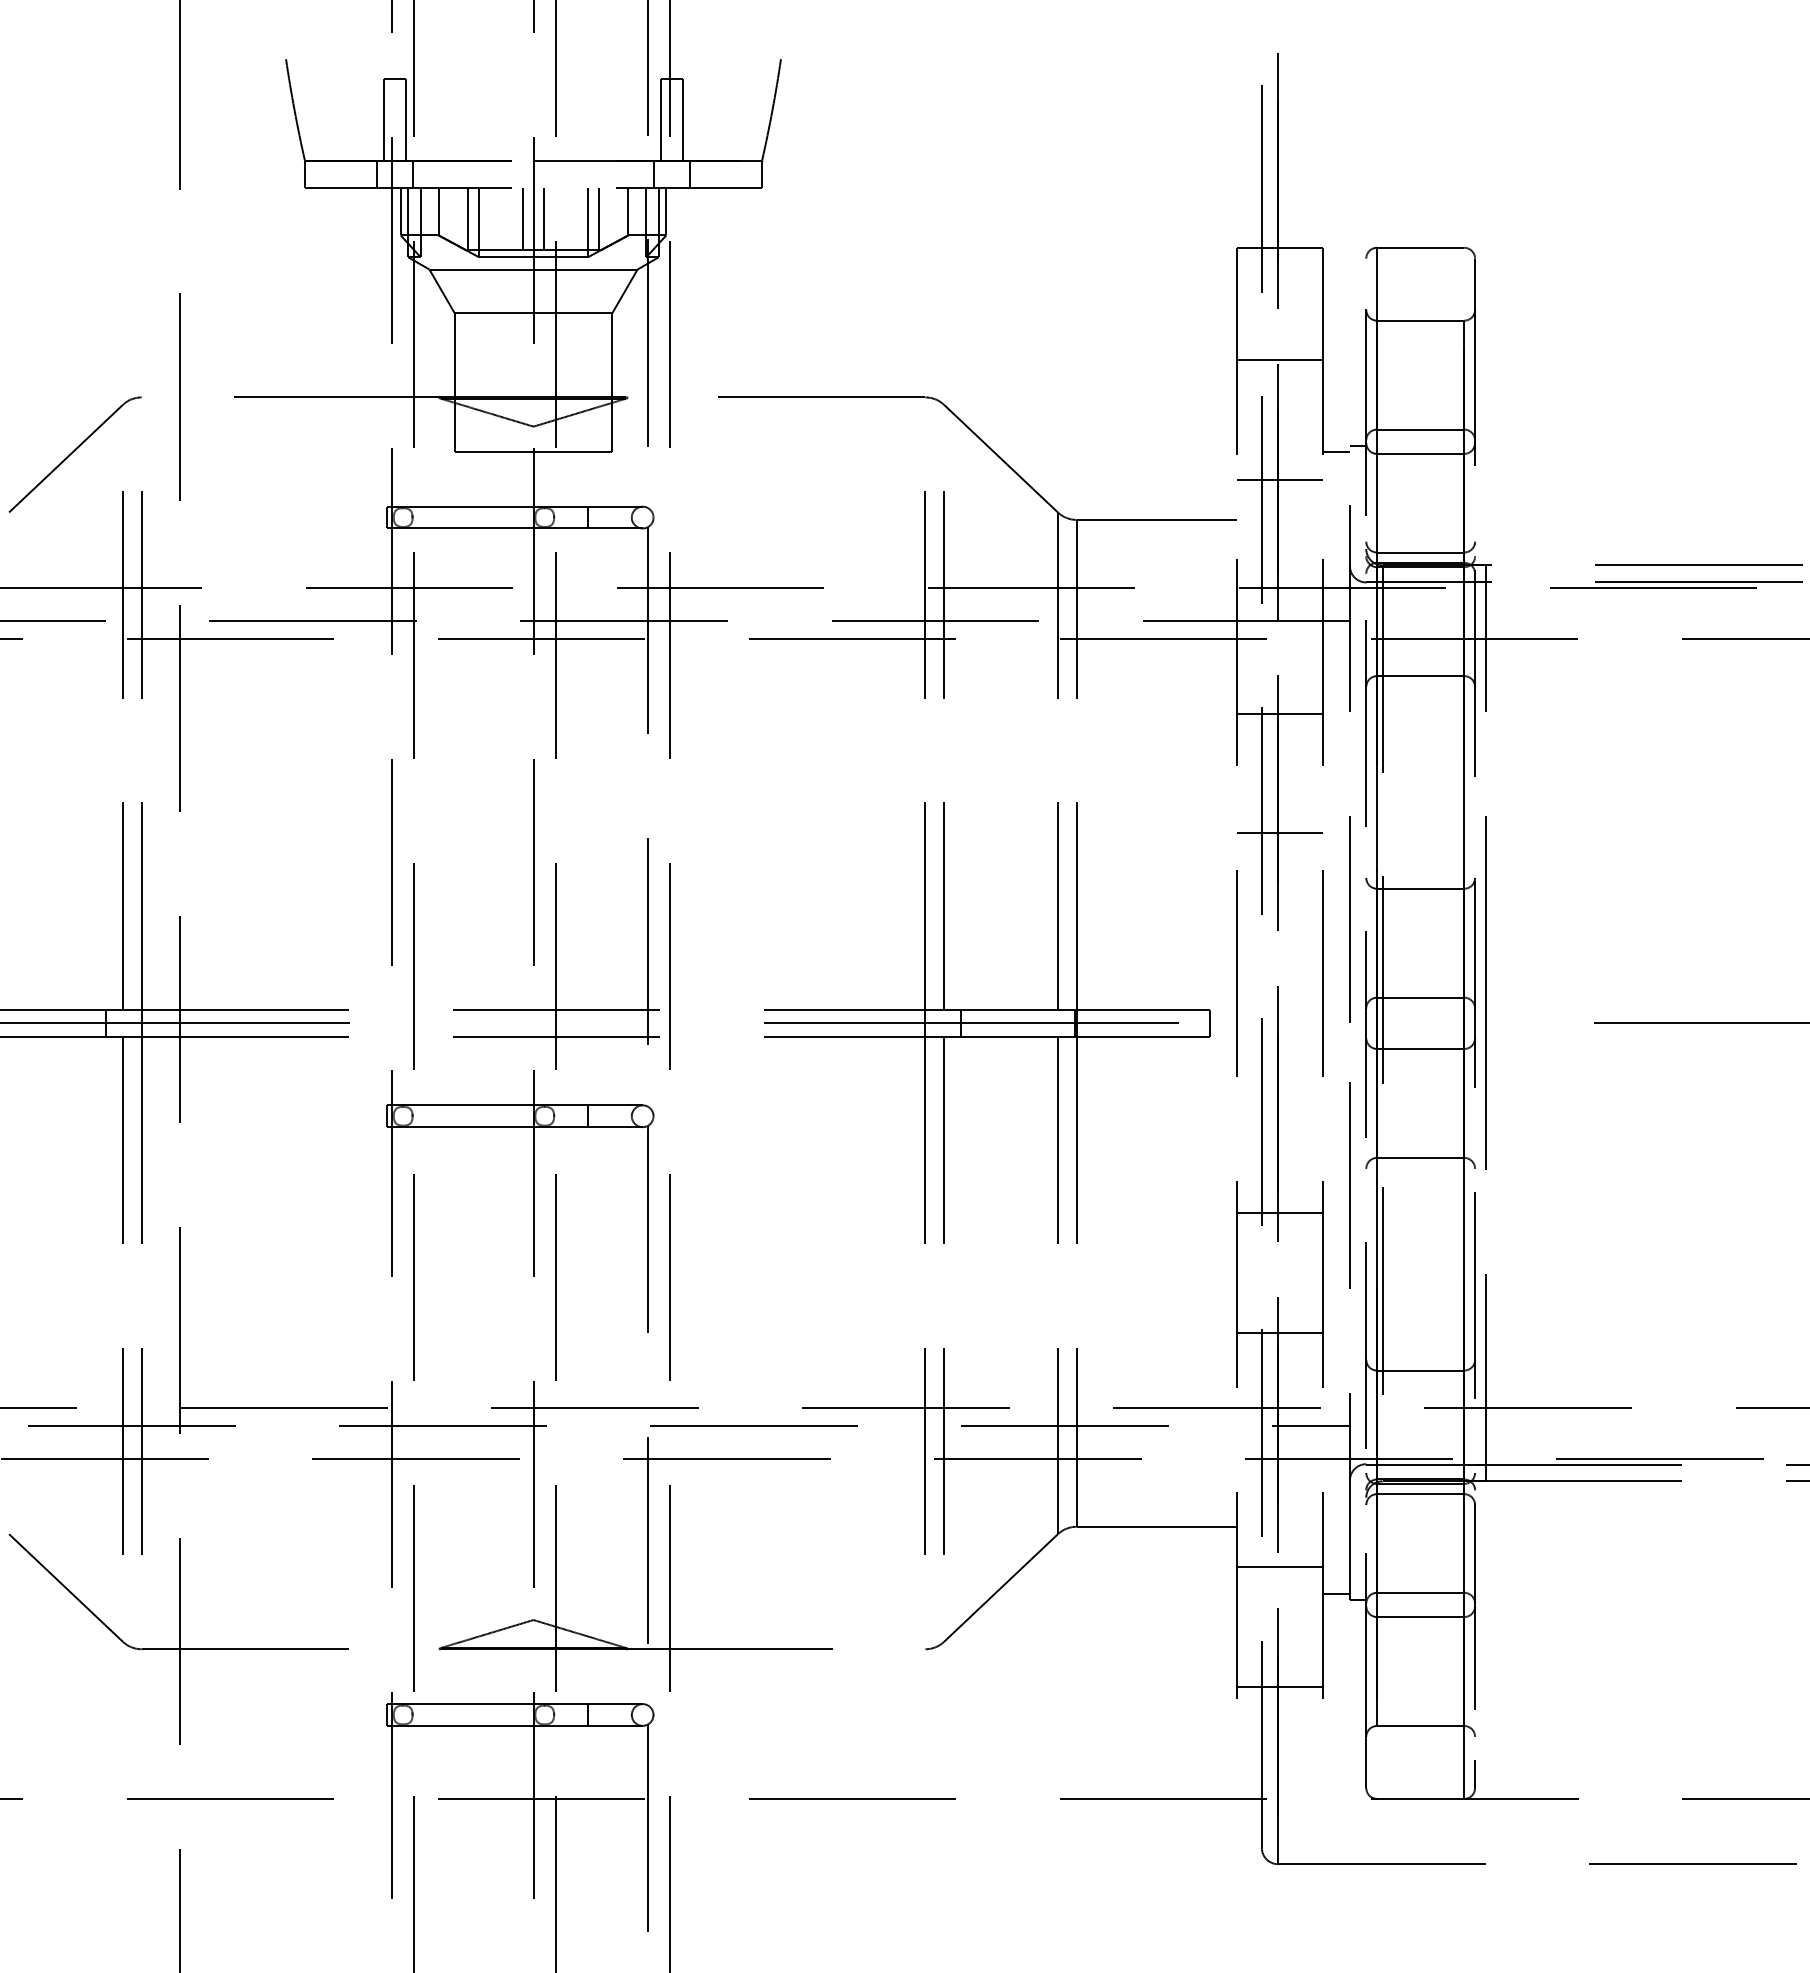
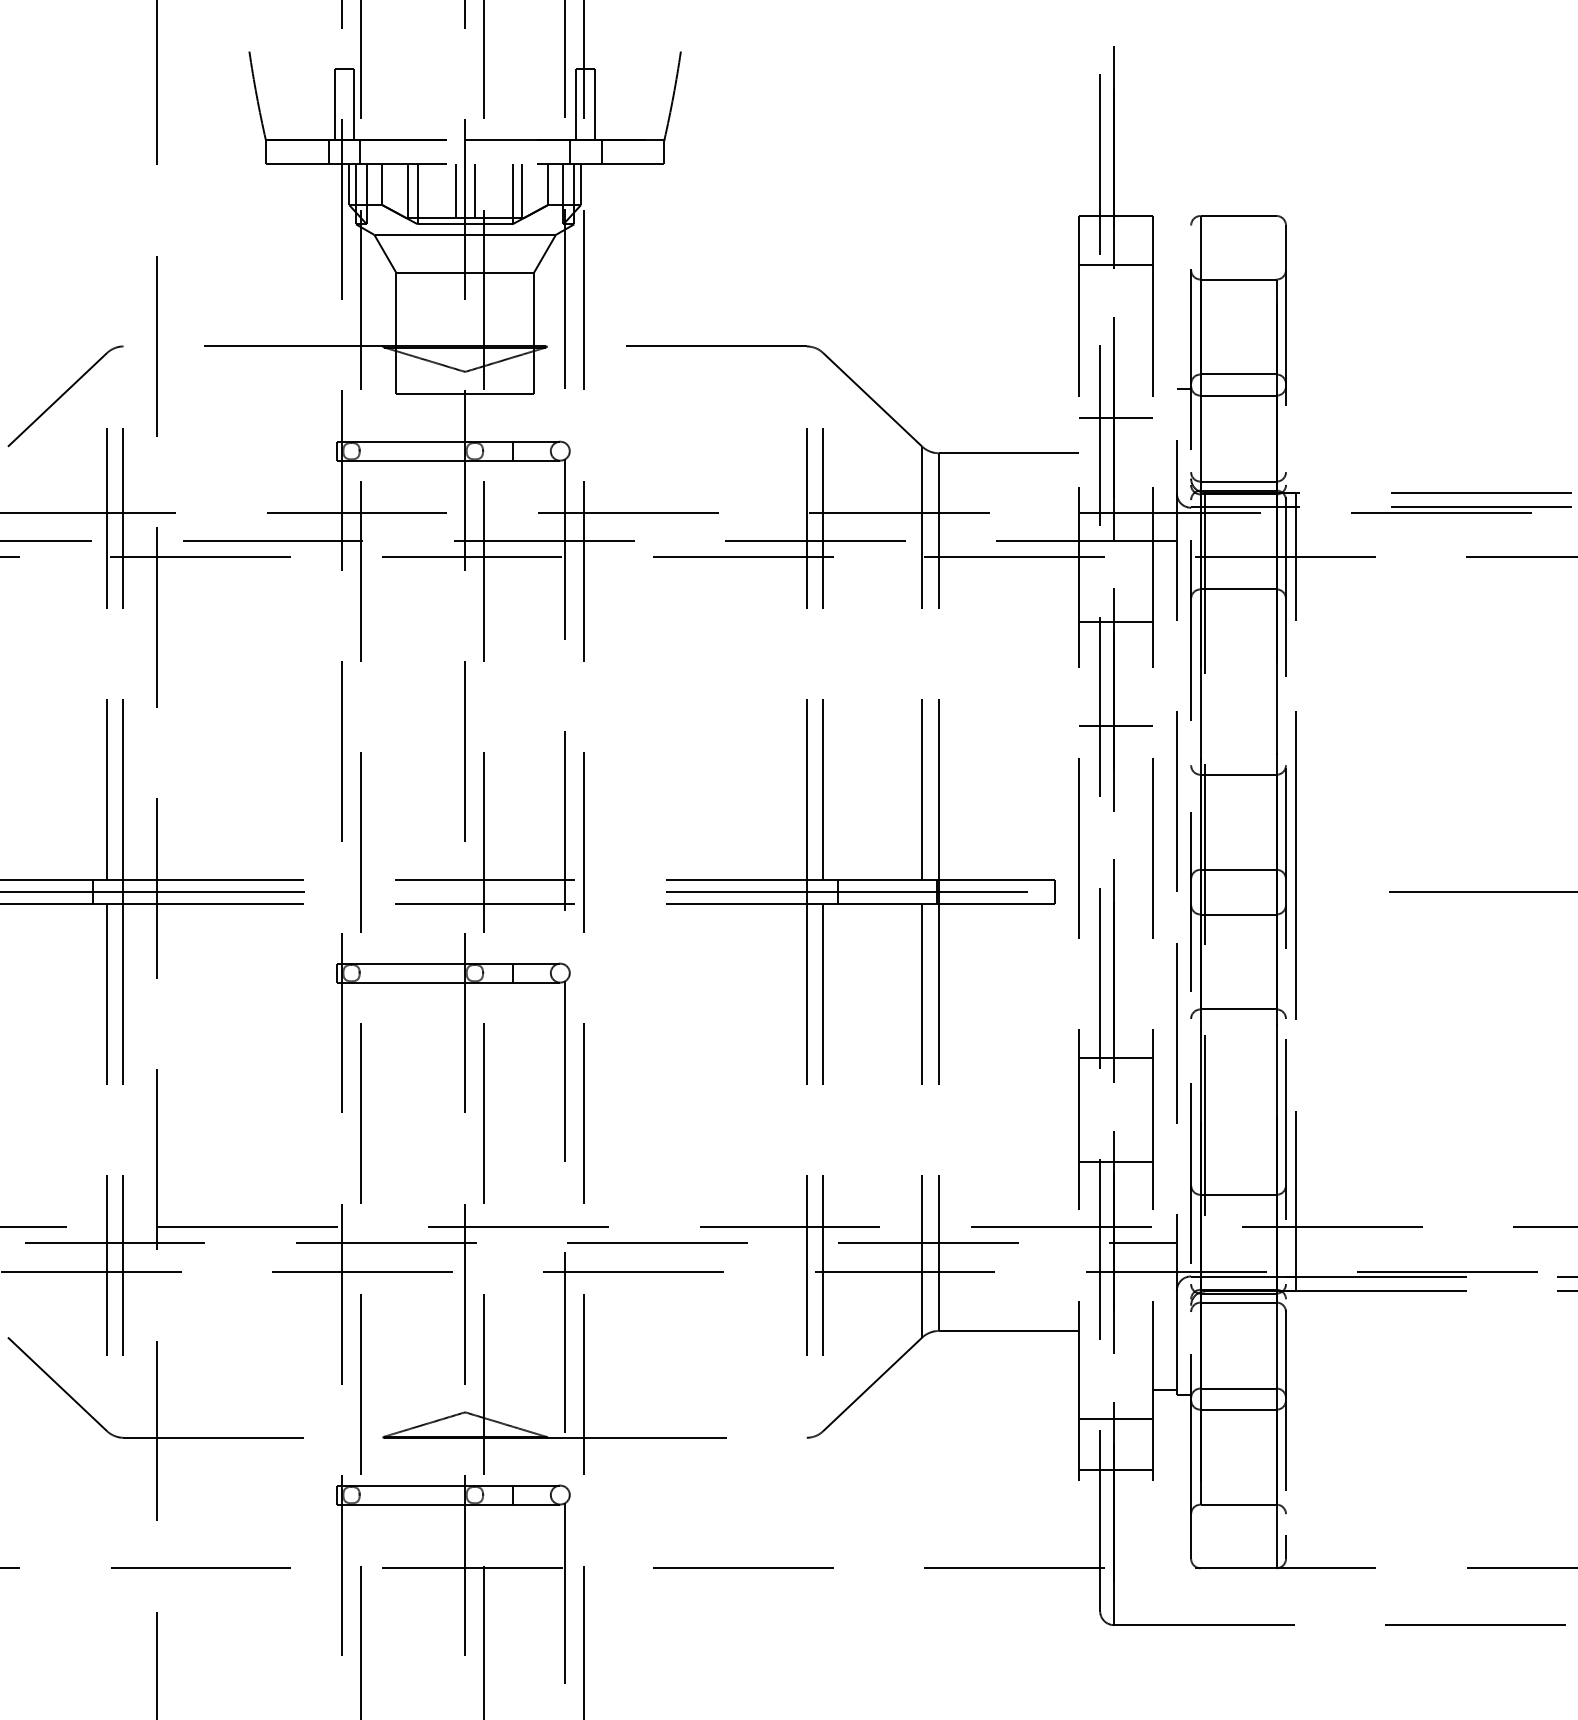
line: (1279, 360) -> (1115, 265), moved
line: (1335, 452) -> (1164, 394), removed
line: (1279, 1566) -> (1115, 1418), moved

